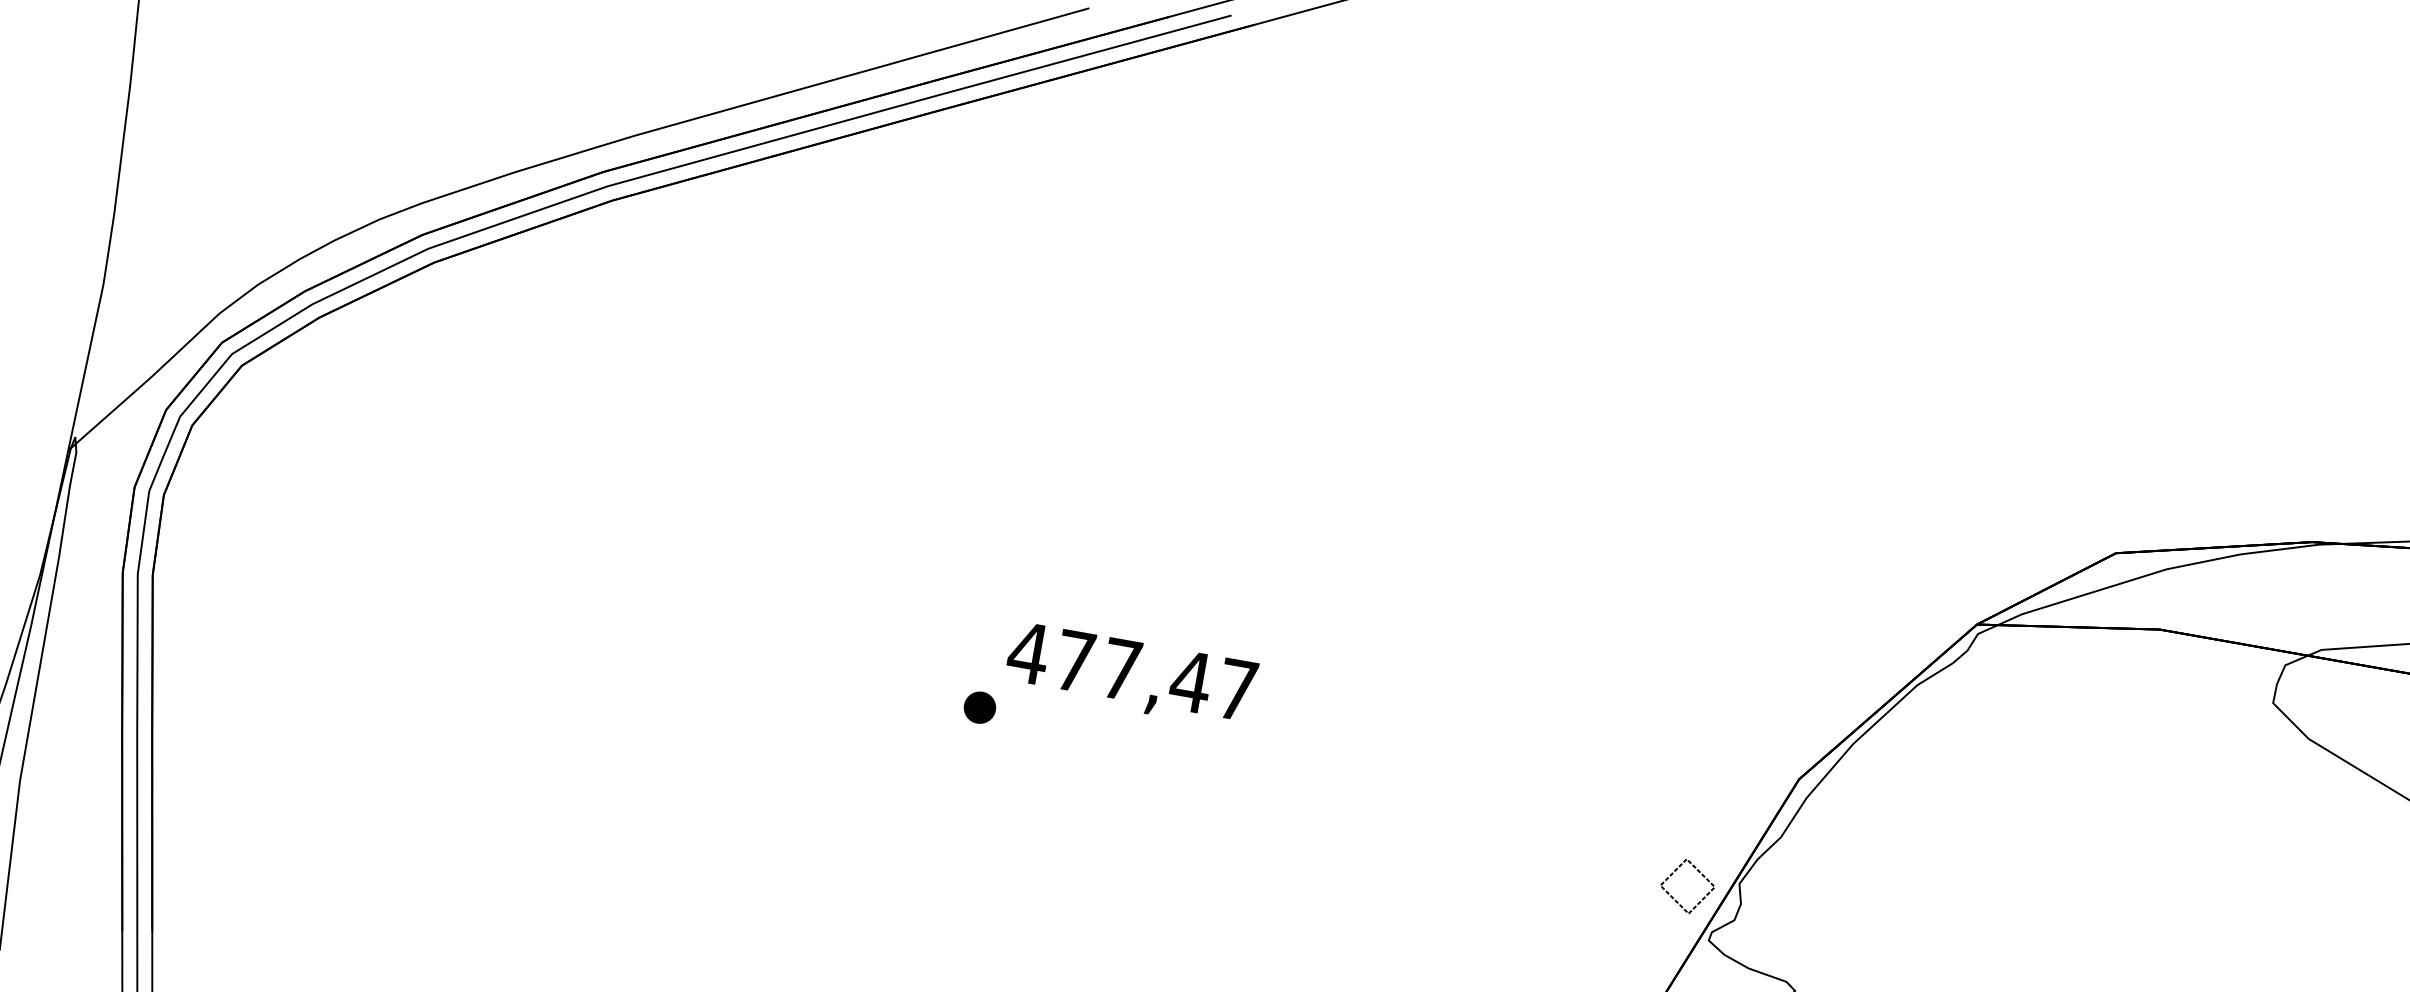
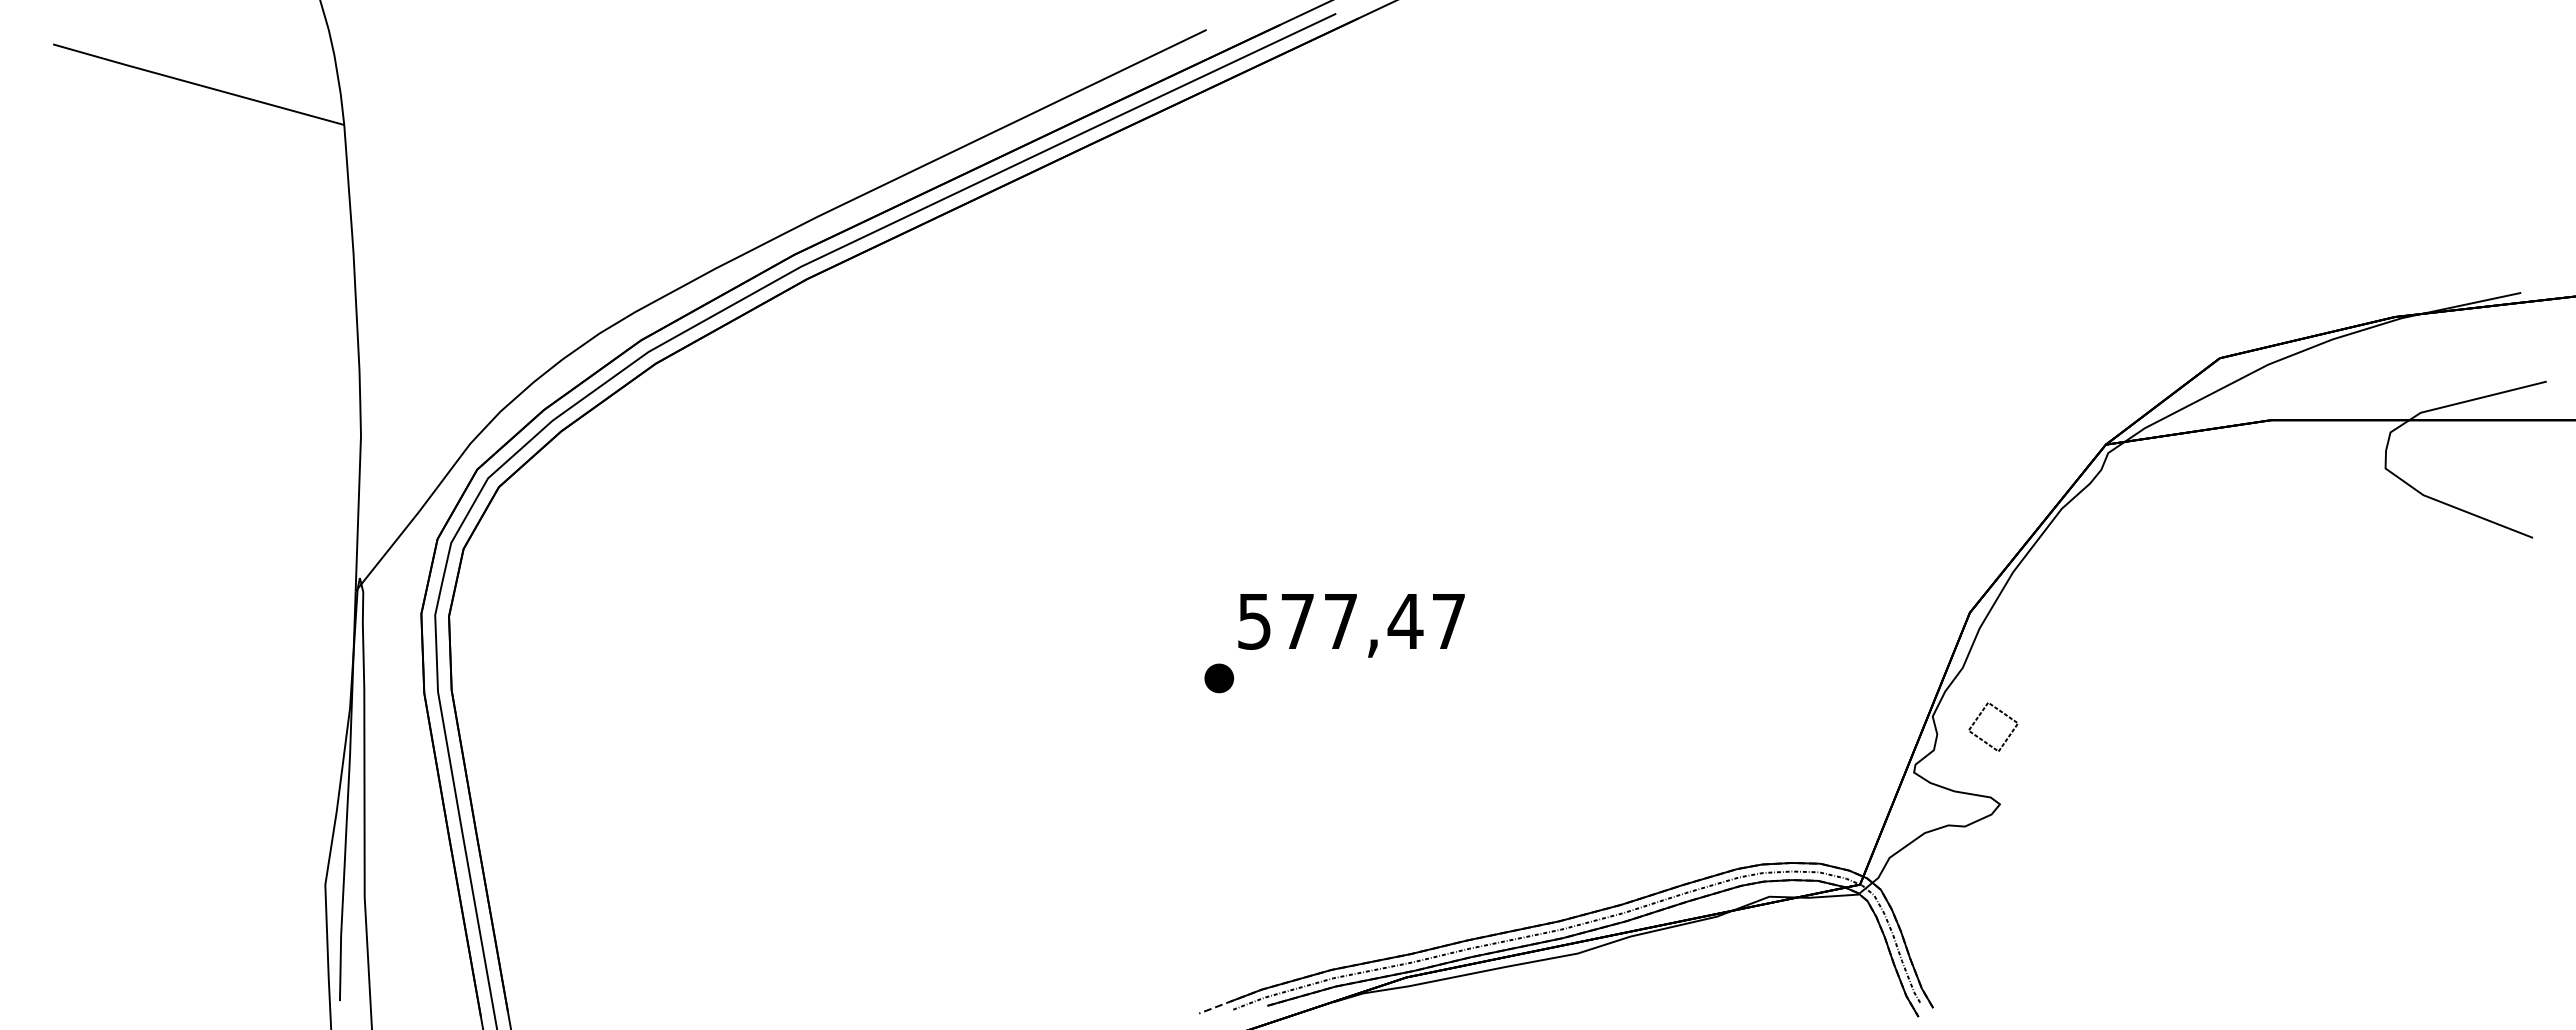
text: (1028, 653) -> (1254, 621), 477,47 -> 577,47
part: (1701, 876) -> (2004, 715), moved

